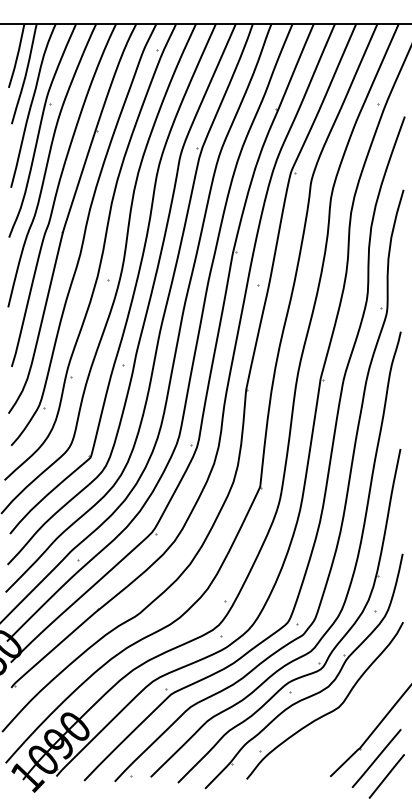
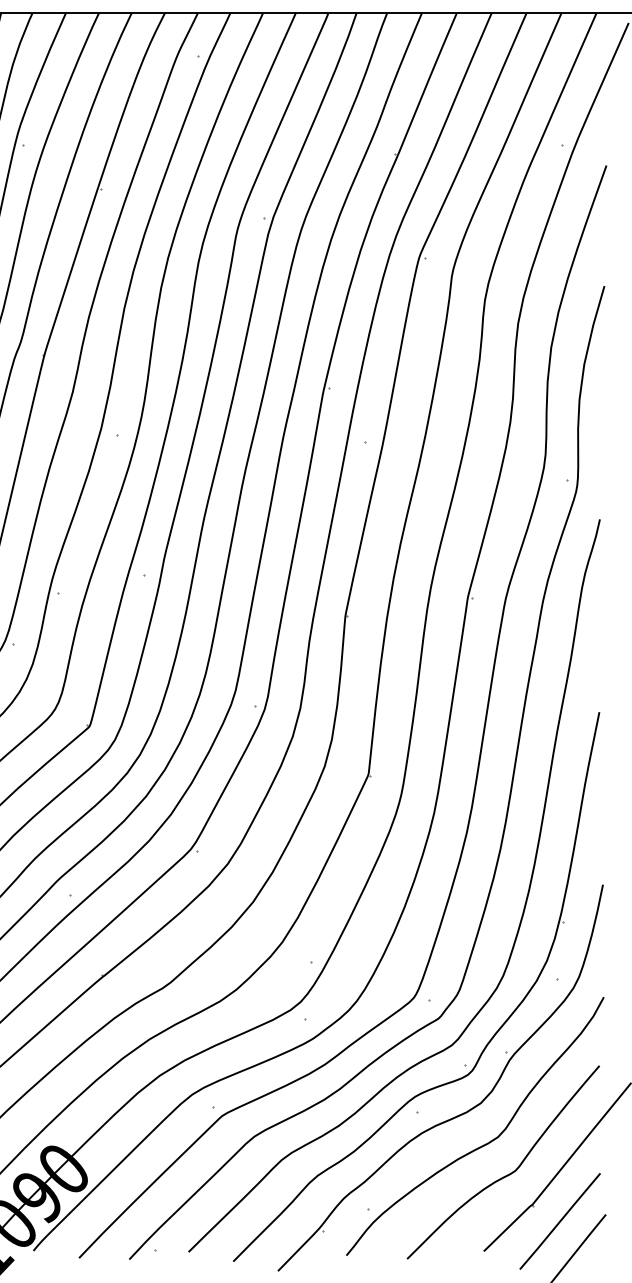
curve: (346, 728) -> (510, 1171), added

